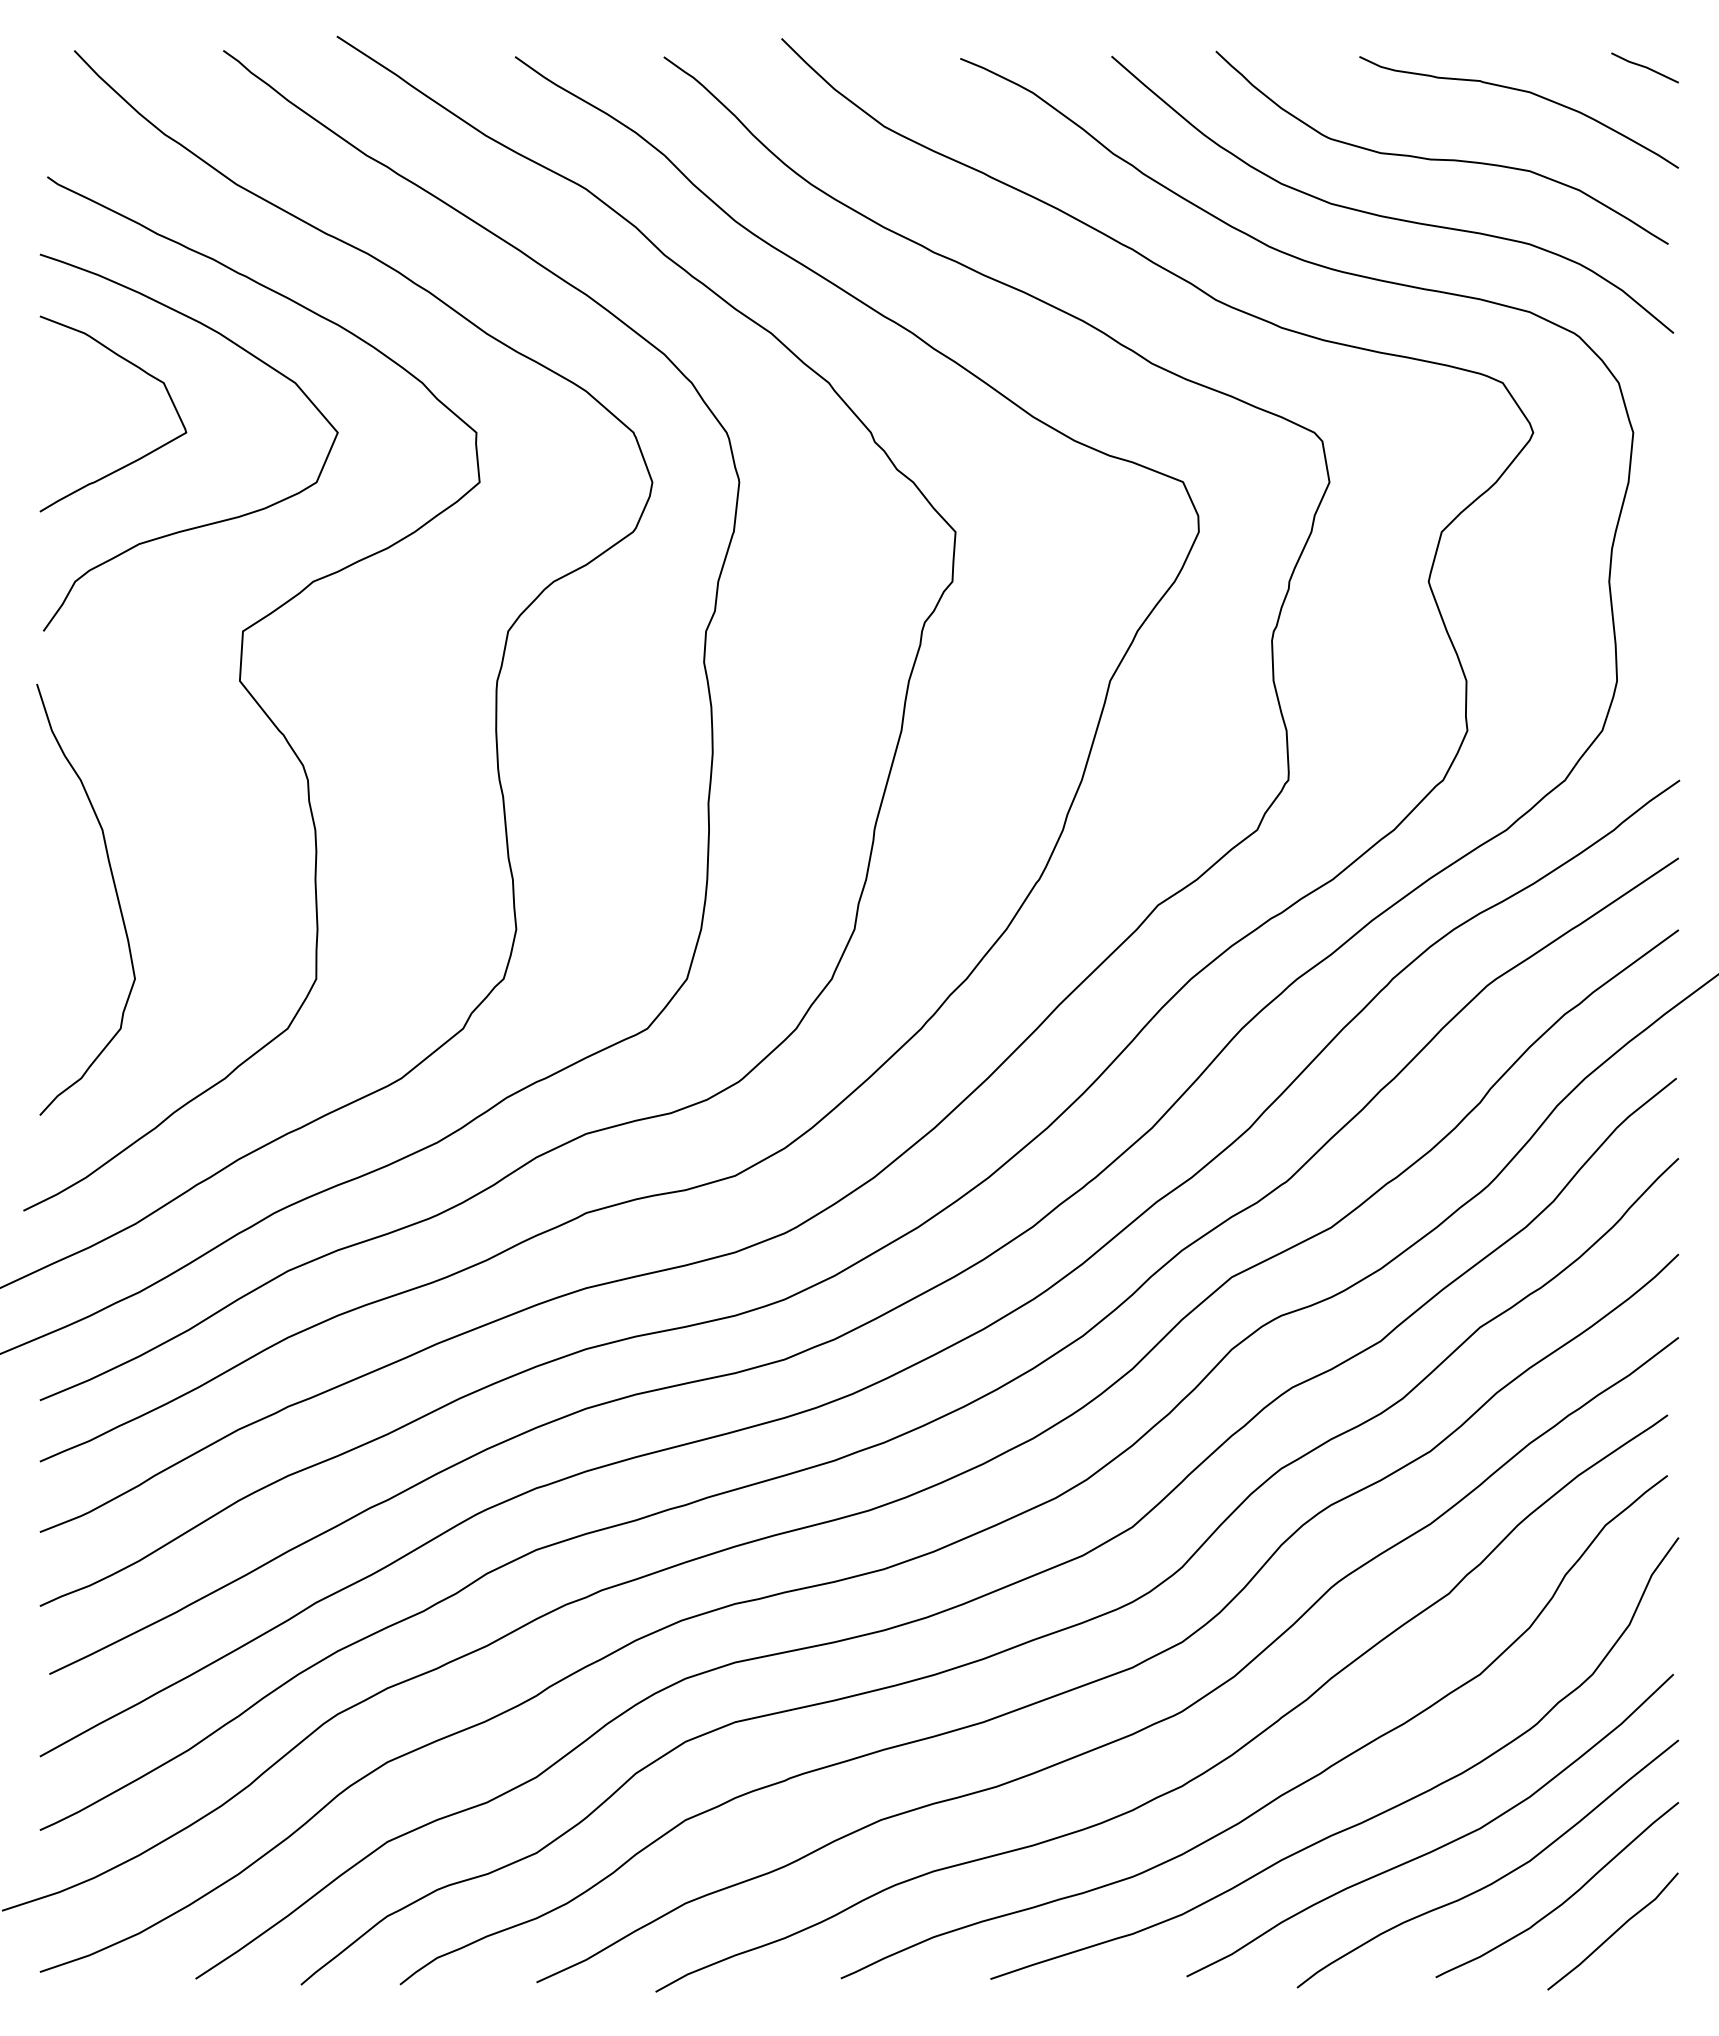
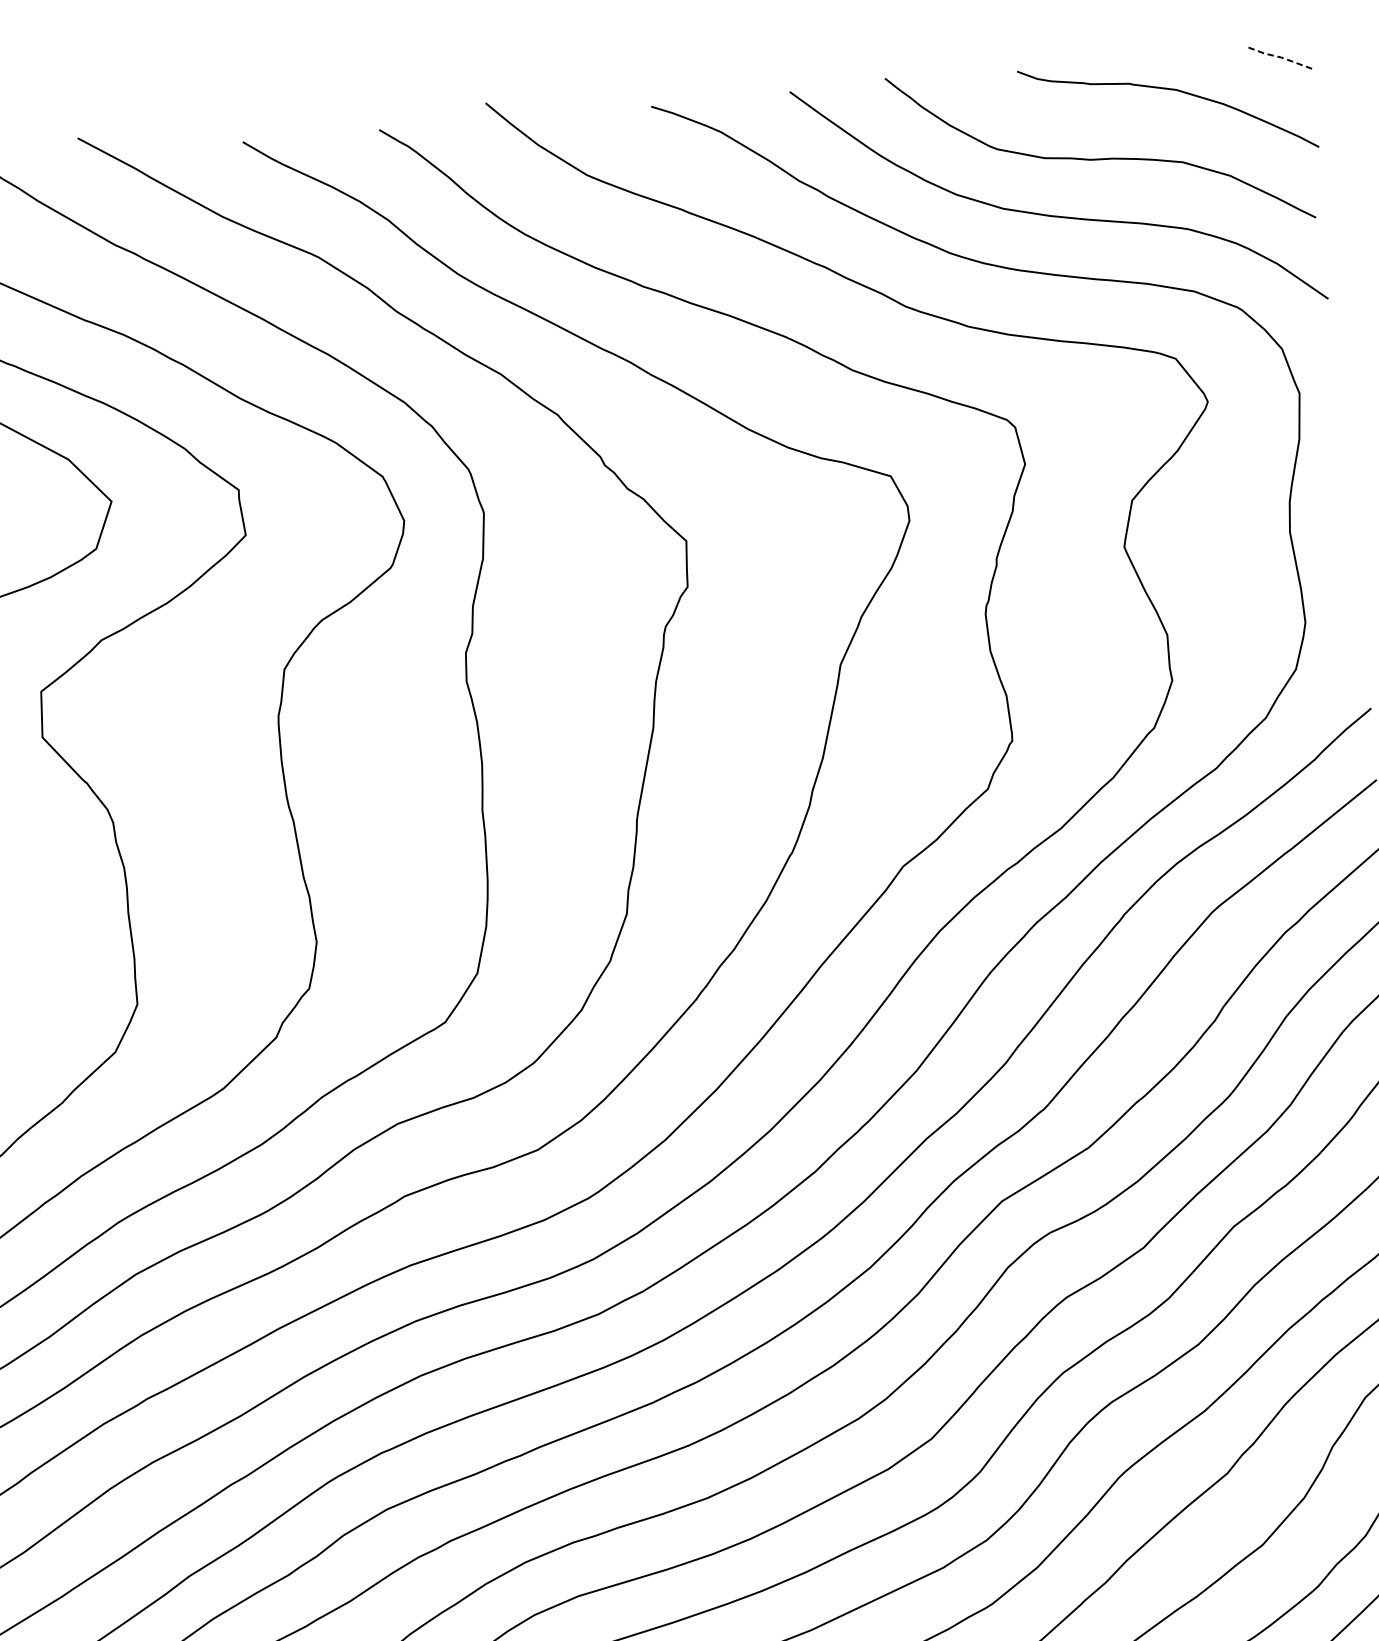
line: (1644, 66) -> (1279, 56), solid -> dashed

